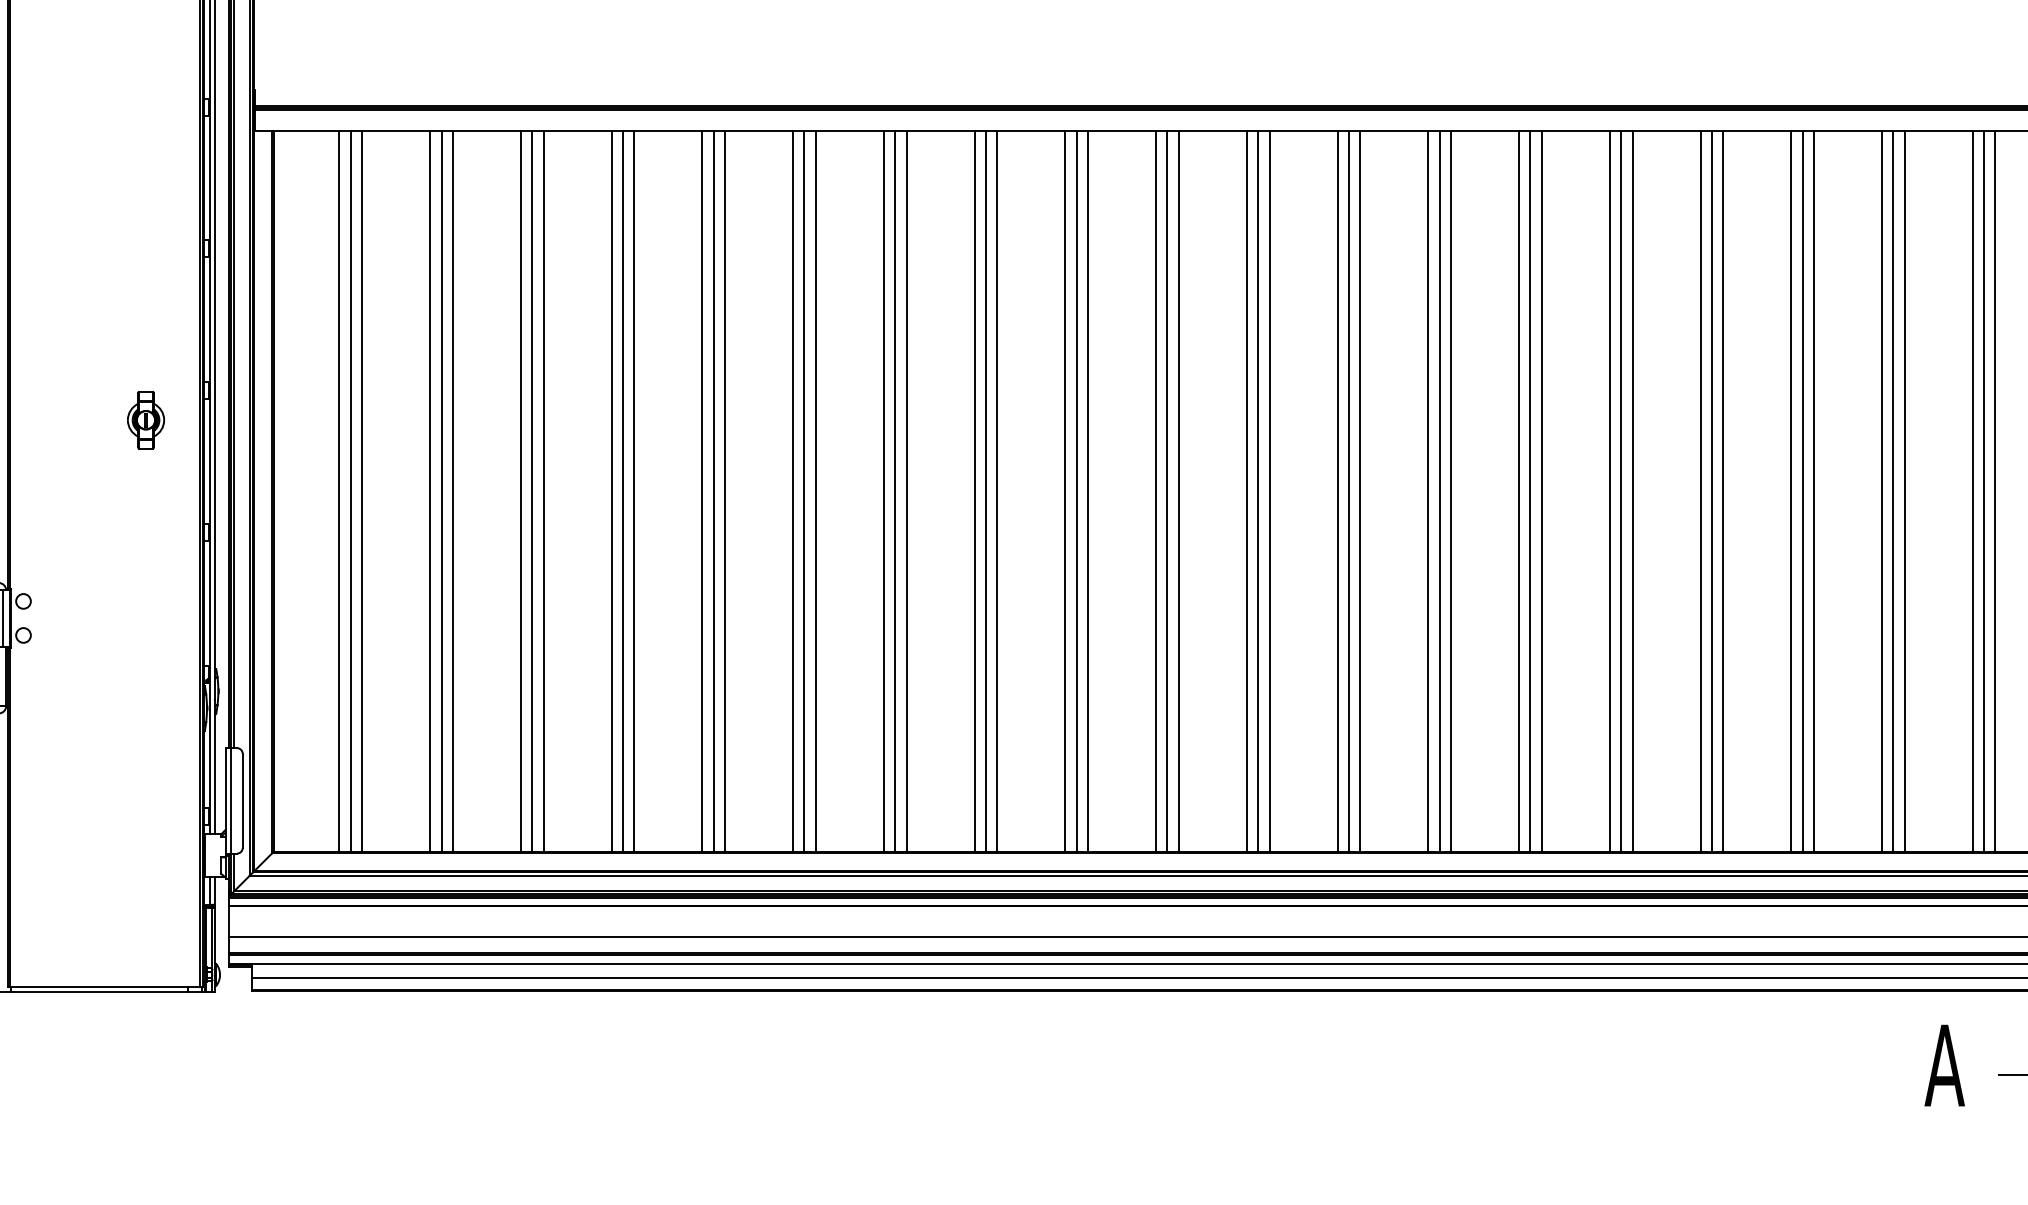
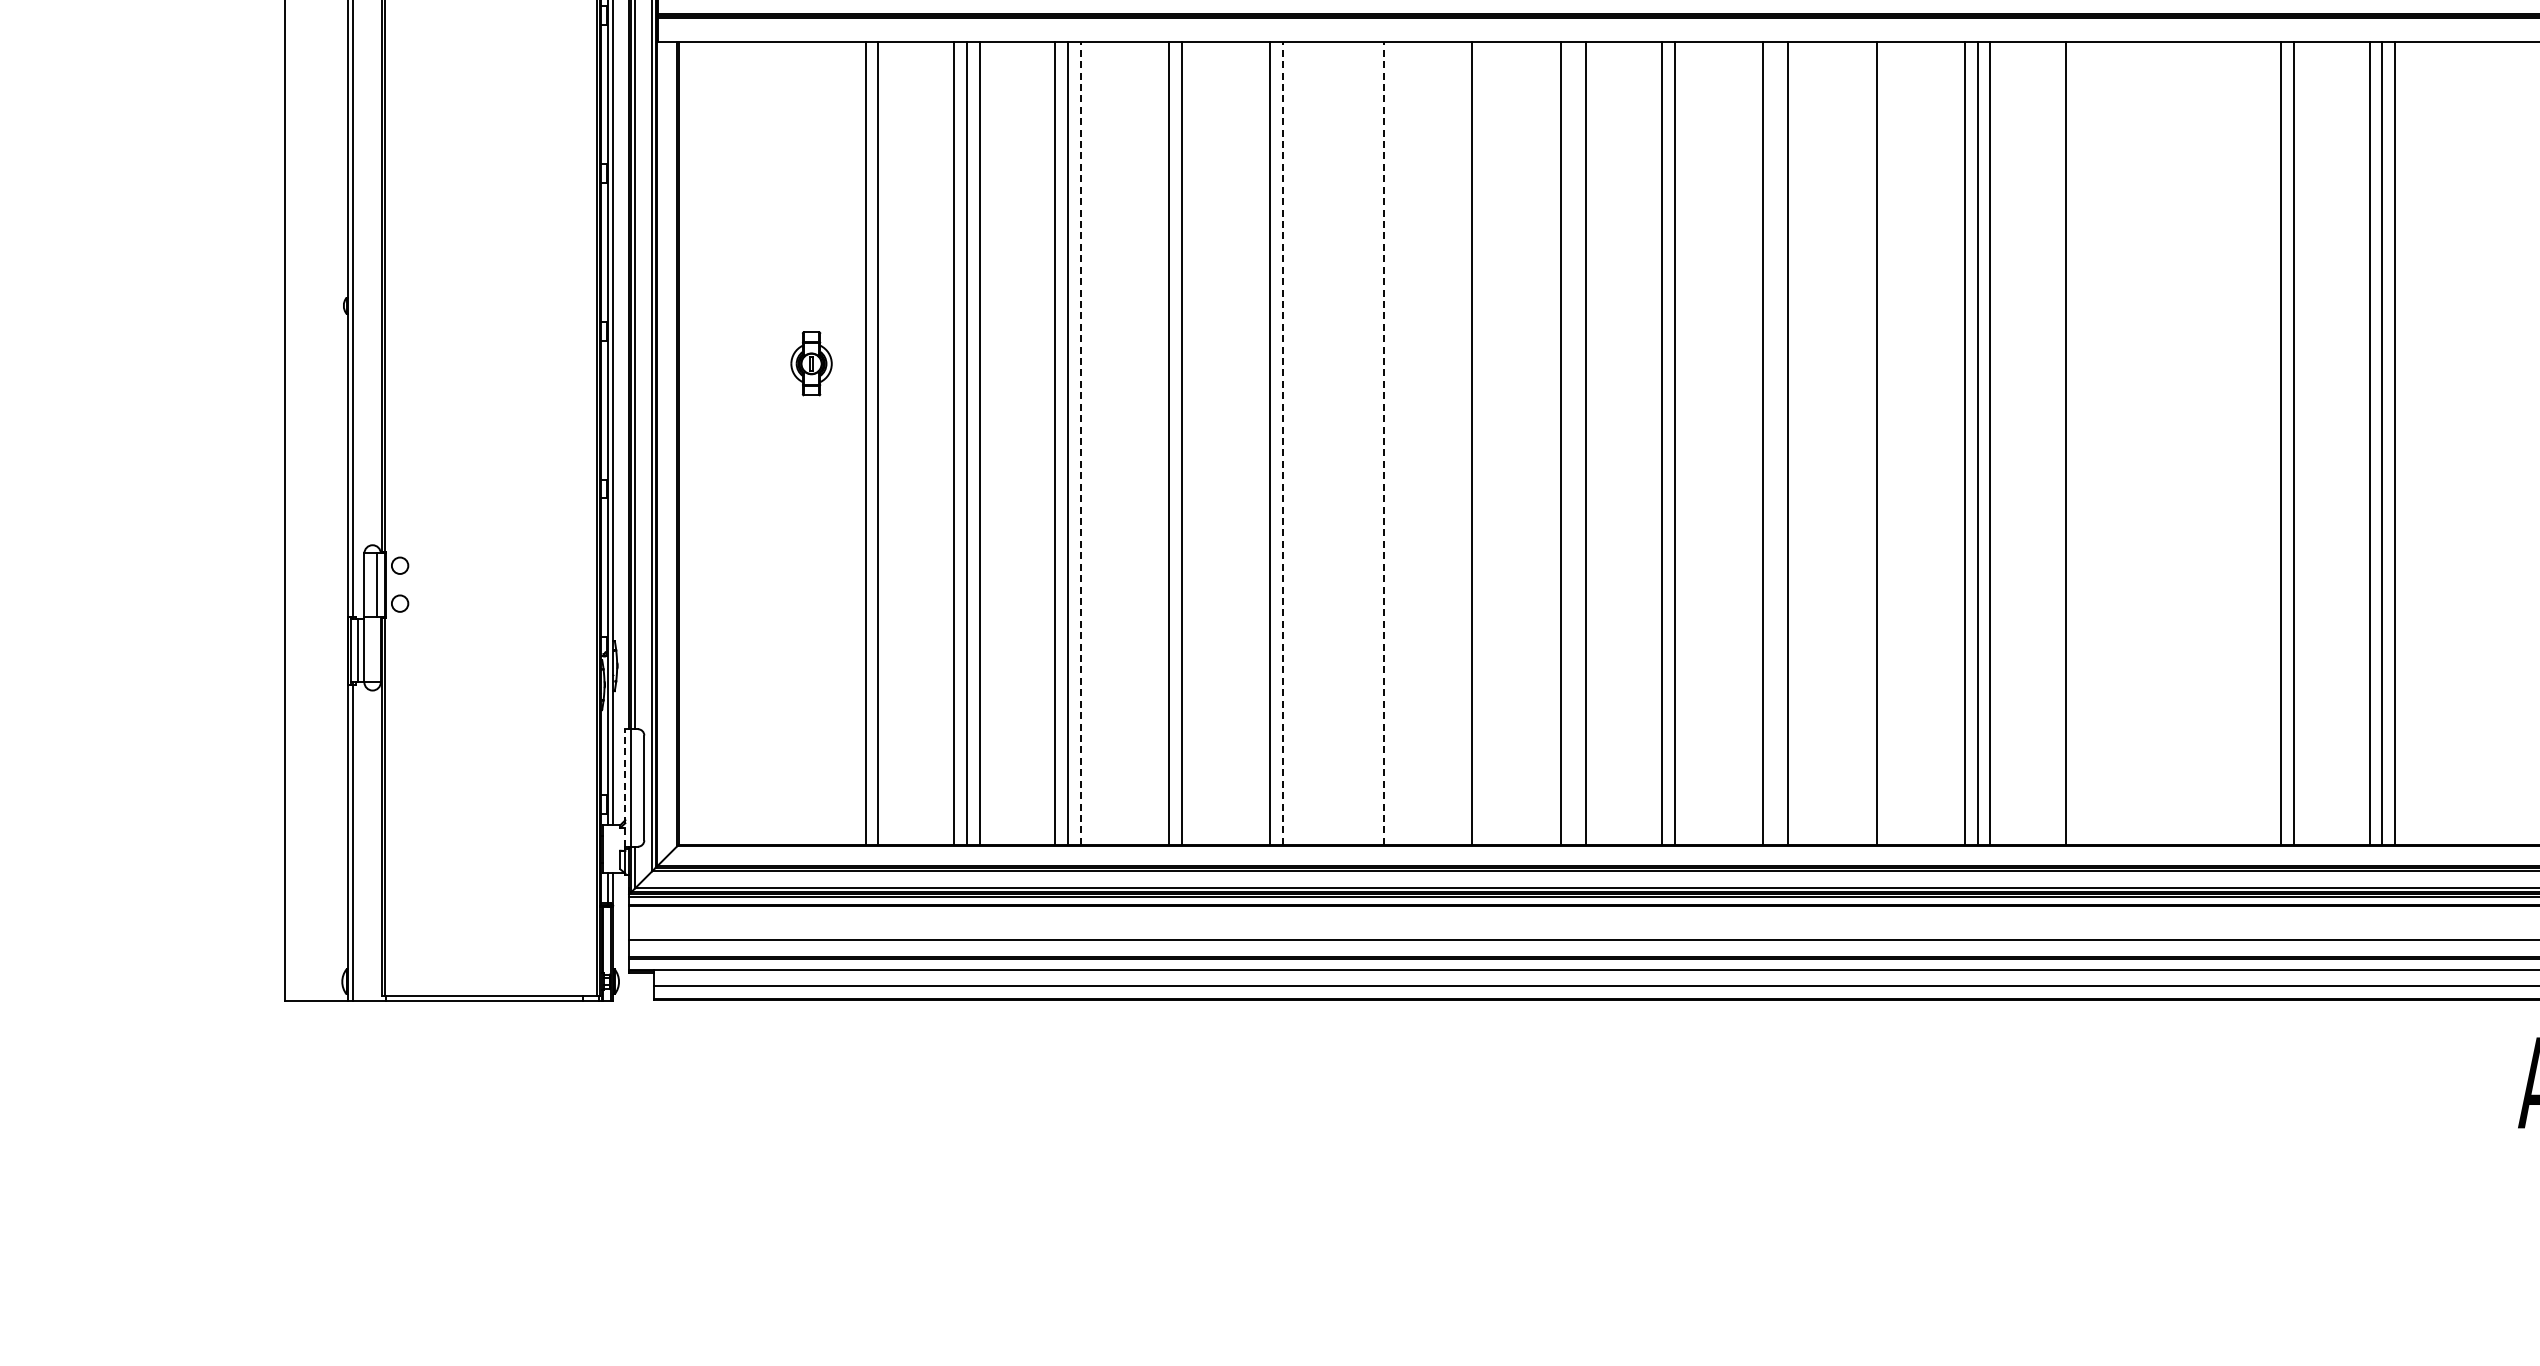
part: (145, 419) -> (811, 363), moved
line: (338, 490) -> (751, 442), removed
line: (350, 490) -> (764, 442), removed
line: (362, 490) -> (777, 442), removed
line: (430, 490) -> (853, 442), removed
line: (702, 490) -> (1156, 442), removed
line: (793, 490) -> (1257, 442), removed
line: (883, 490) -> (1358, 442), removed
line: (895, 490) -> (1371, 442), removed
line: (974, 490) -> (1459, 442), removed
line: (996, 490) -> (1484, 442), removed
line: (1076, 490) -> (1573, 442), removed
line: (1179, 490) -> (1687, 442), removed
line: (1258, 490) -> (1775, 442), removed
line: (1337, 490) -> (1864, 442), removed
line: (1360, 490) -> (1889, 442), removed
line: (1530, 490) -> (2078, 442), removed
line: (1541, 490) -> (2091, 442), removed
line: (1609, 490) -> (2167, 442), removed
line: (1621, 490) -> (2180, 442), removed
line: (1632, 490) -> (2192, 442), removed
line: (1700, 490) -> (2268, 442), removed
line: (1881, 490) -> (2470, 442), removed
line: (1893, 490) -> (2483, 442), removed
line: (1904, 490) -> (2495, 442), removed
line: (634, 491) -> (1080, 443), solid -> dashed
line: (815, 491) -> (1282, 443), solid -> dashed
line: (906, 491) -> (1383, 443), solid -> dashed
line: (225, 800) -> (625, 787), solid -> dashed

